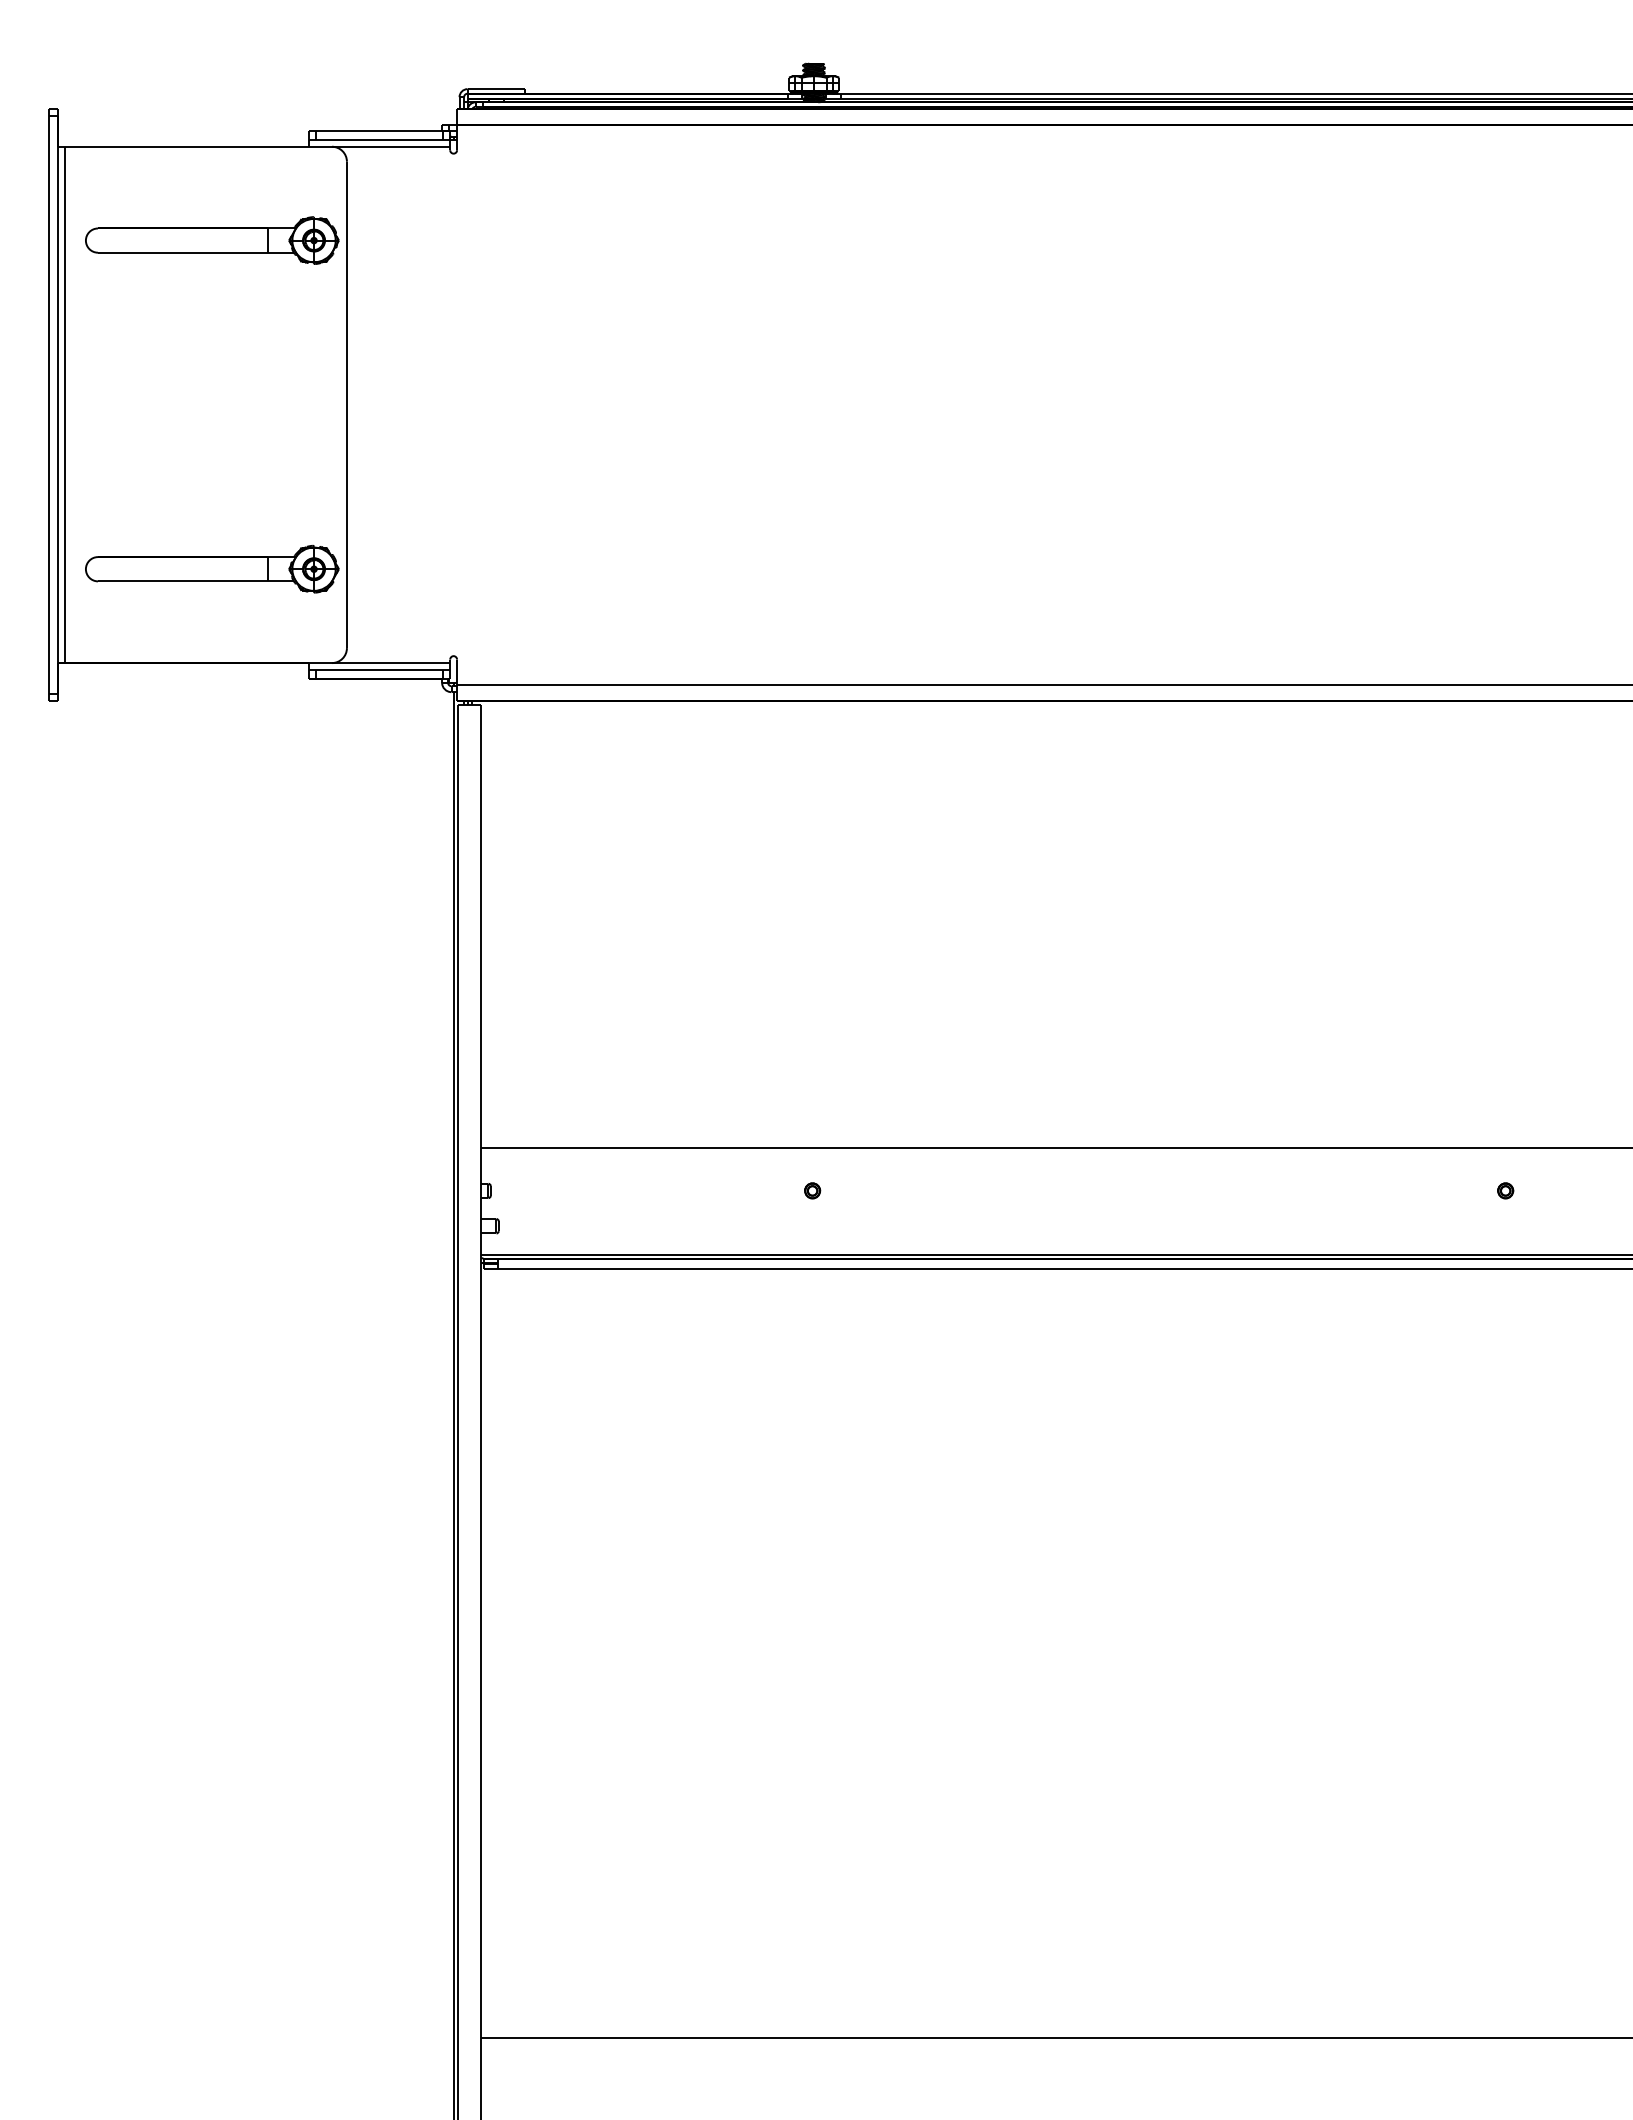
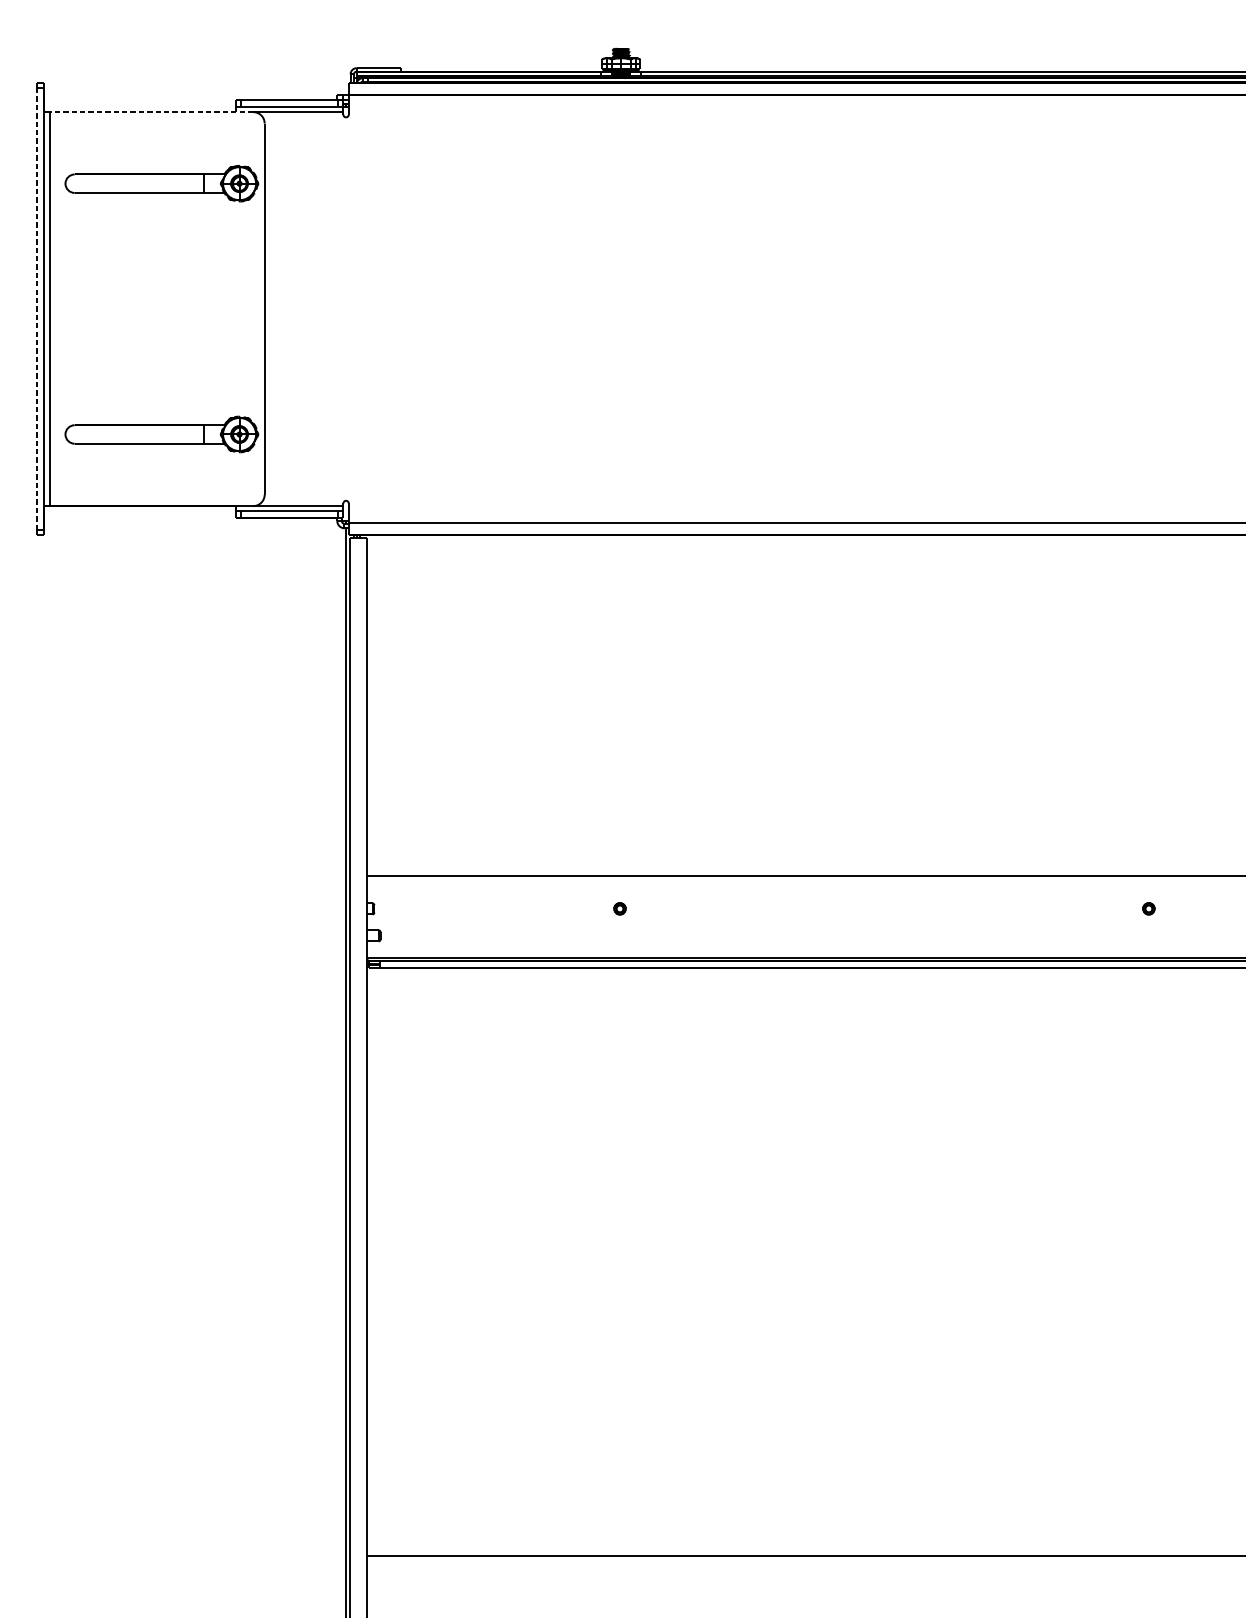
line: (198, 146) -> (151, 111), solid -> dashed
line: (49, 404) -> (37, 308), solid -> dashed

